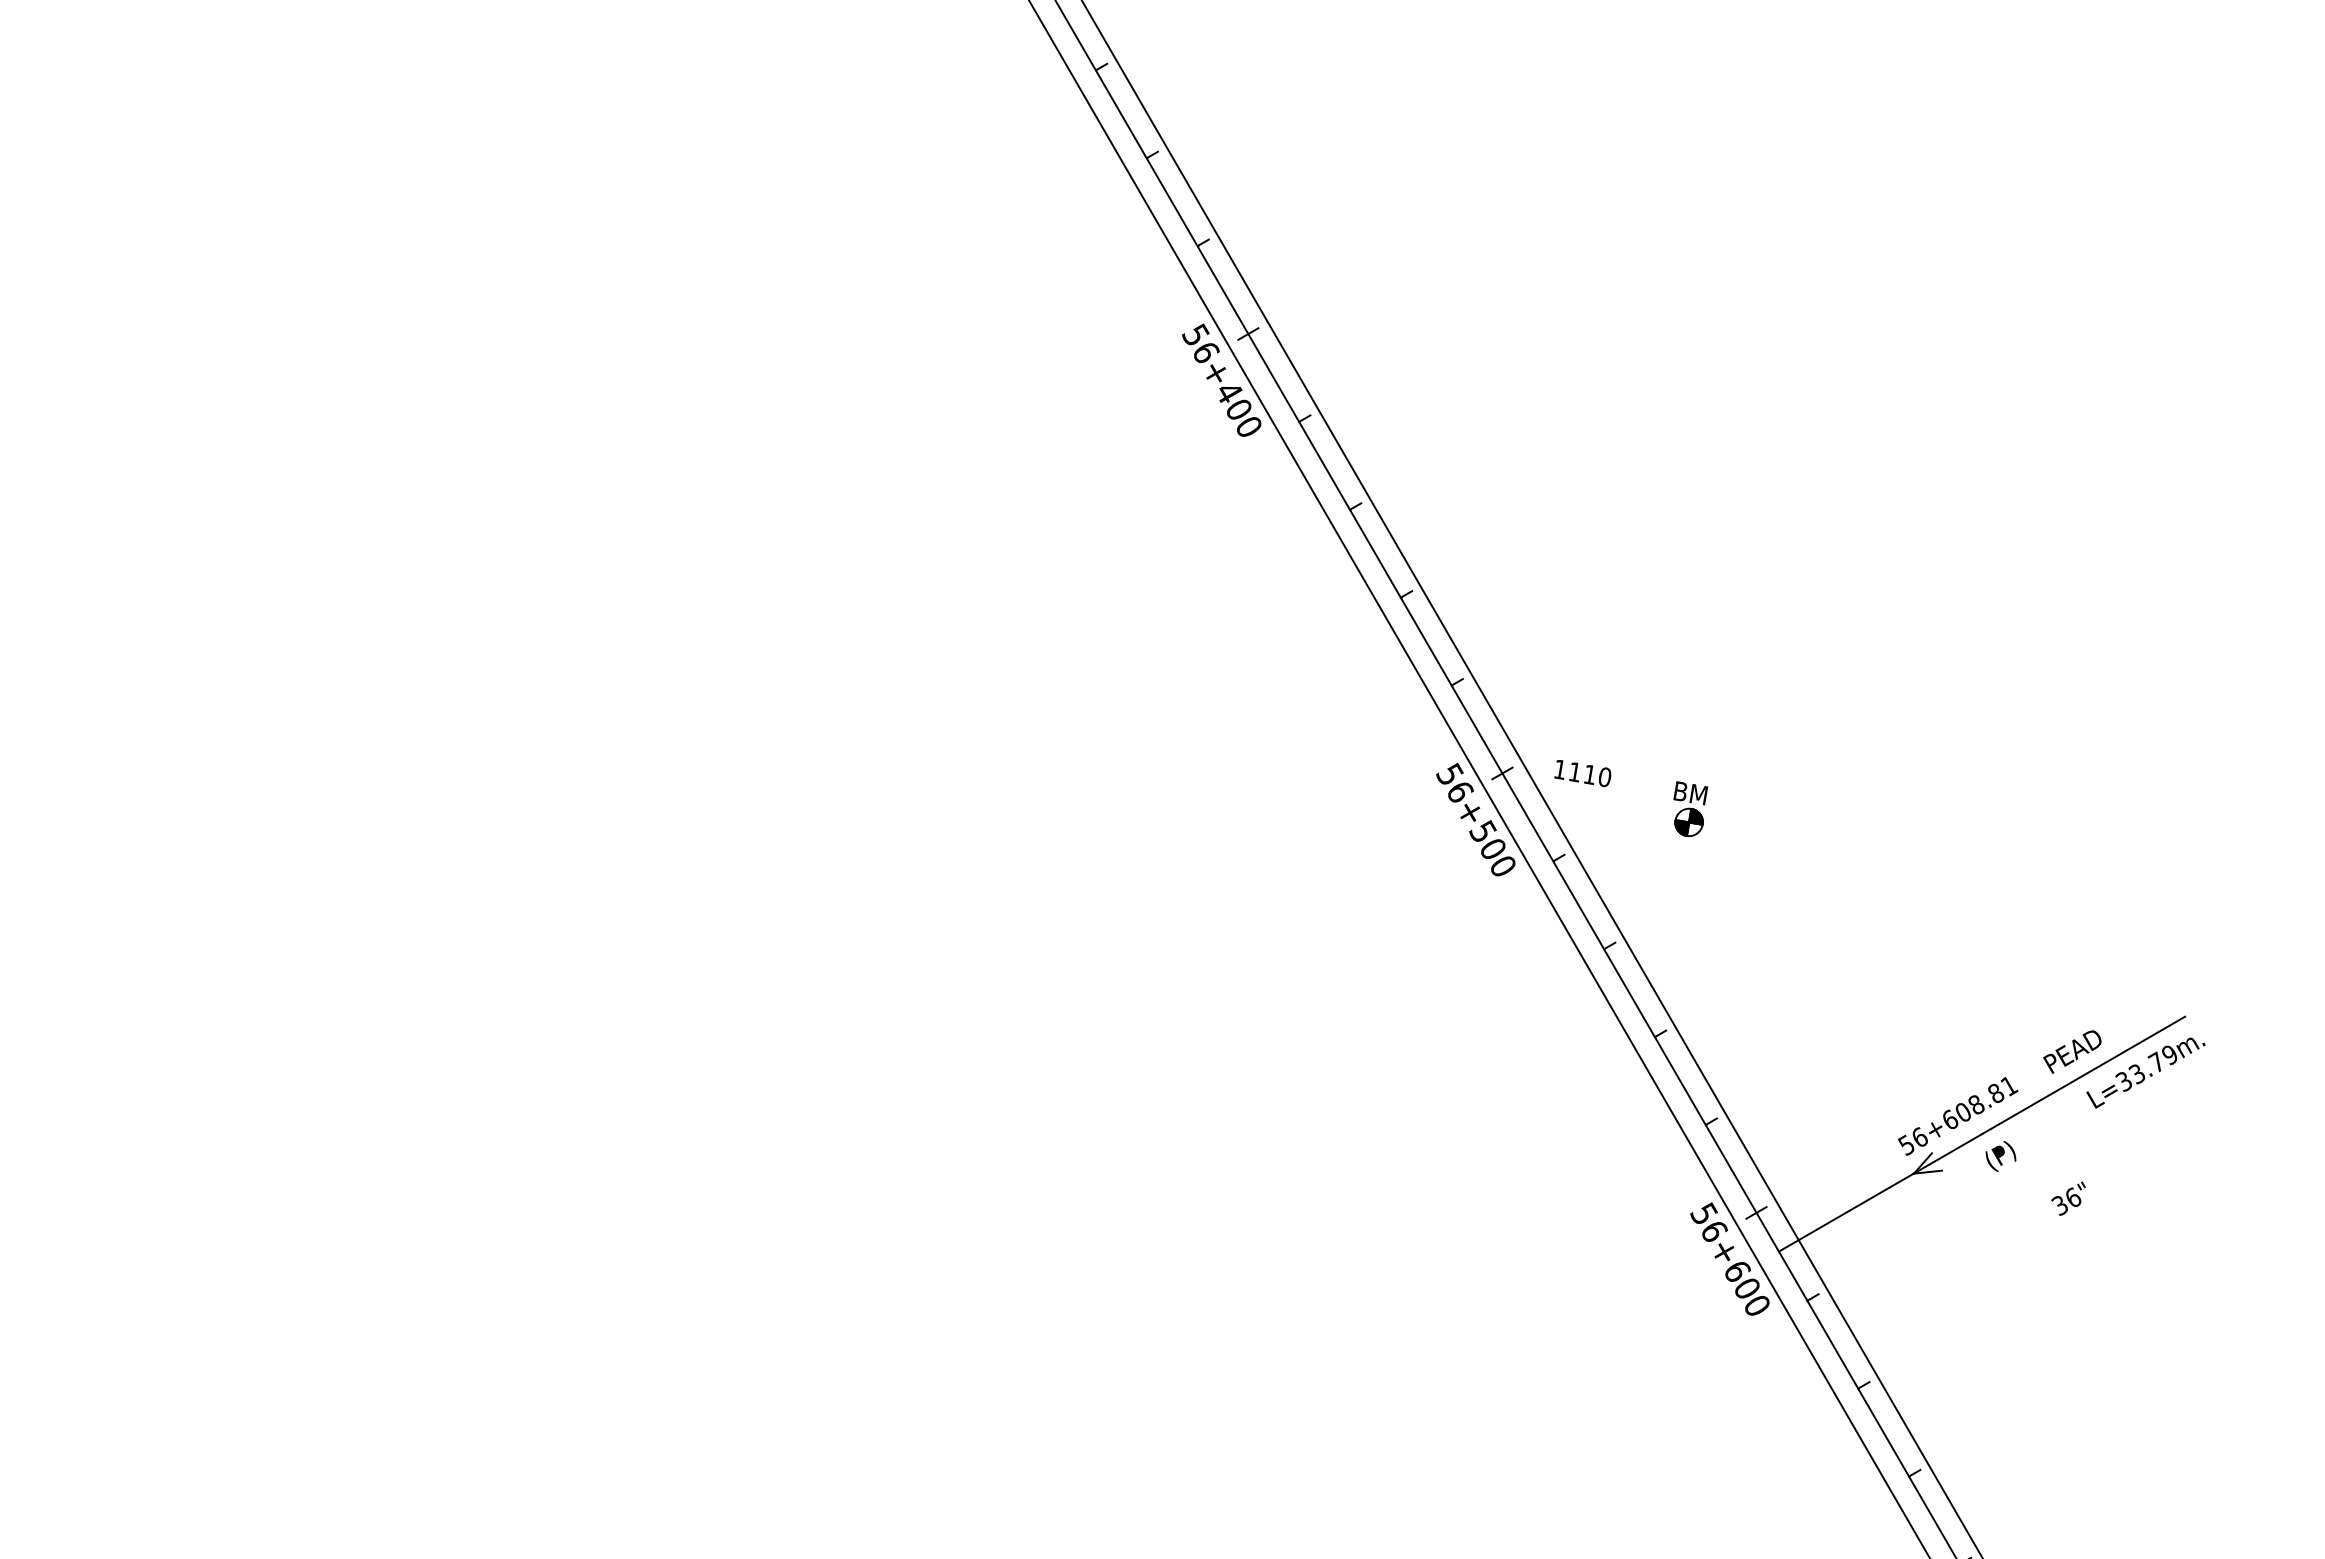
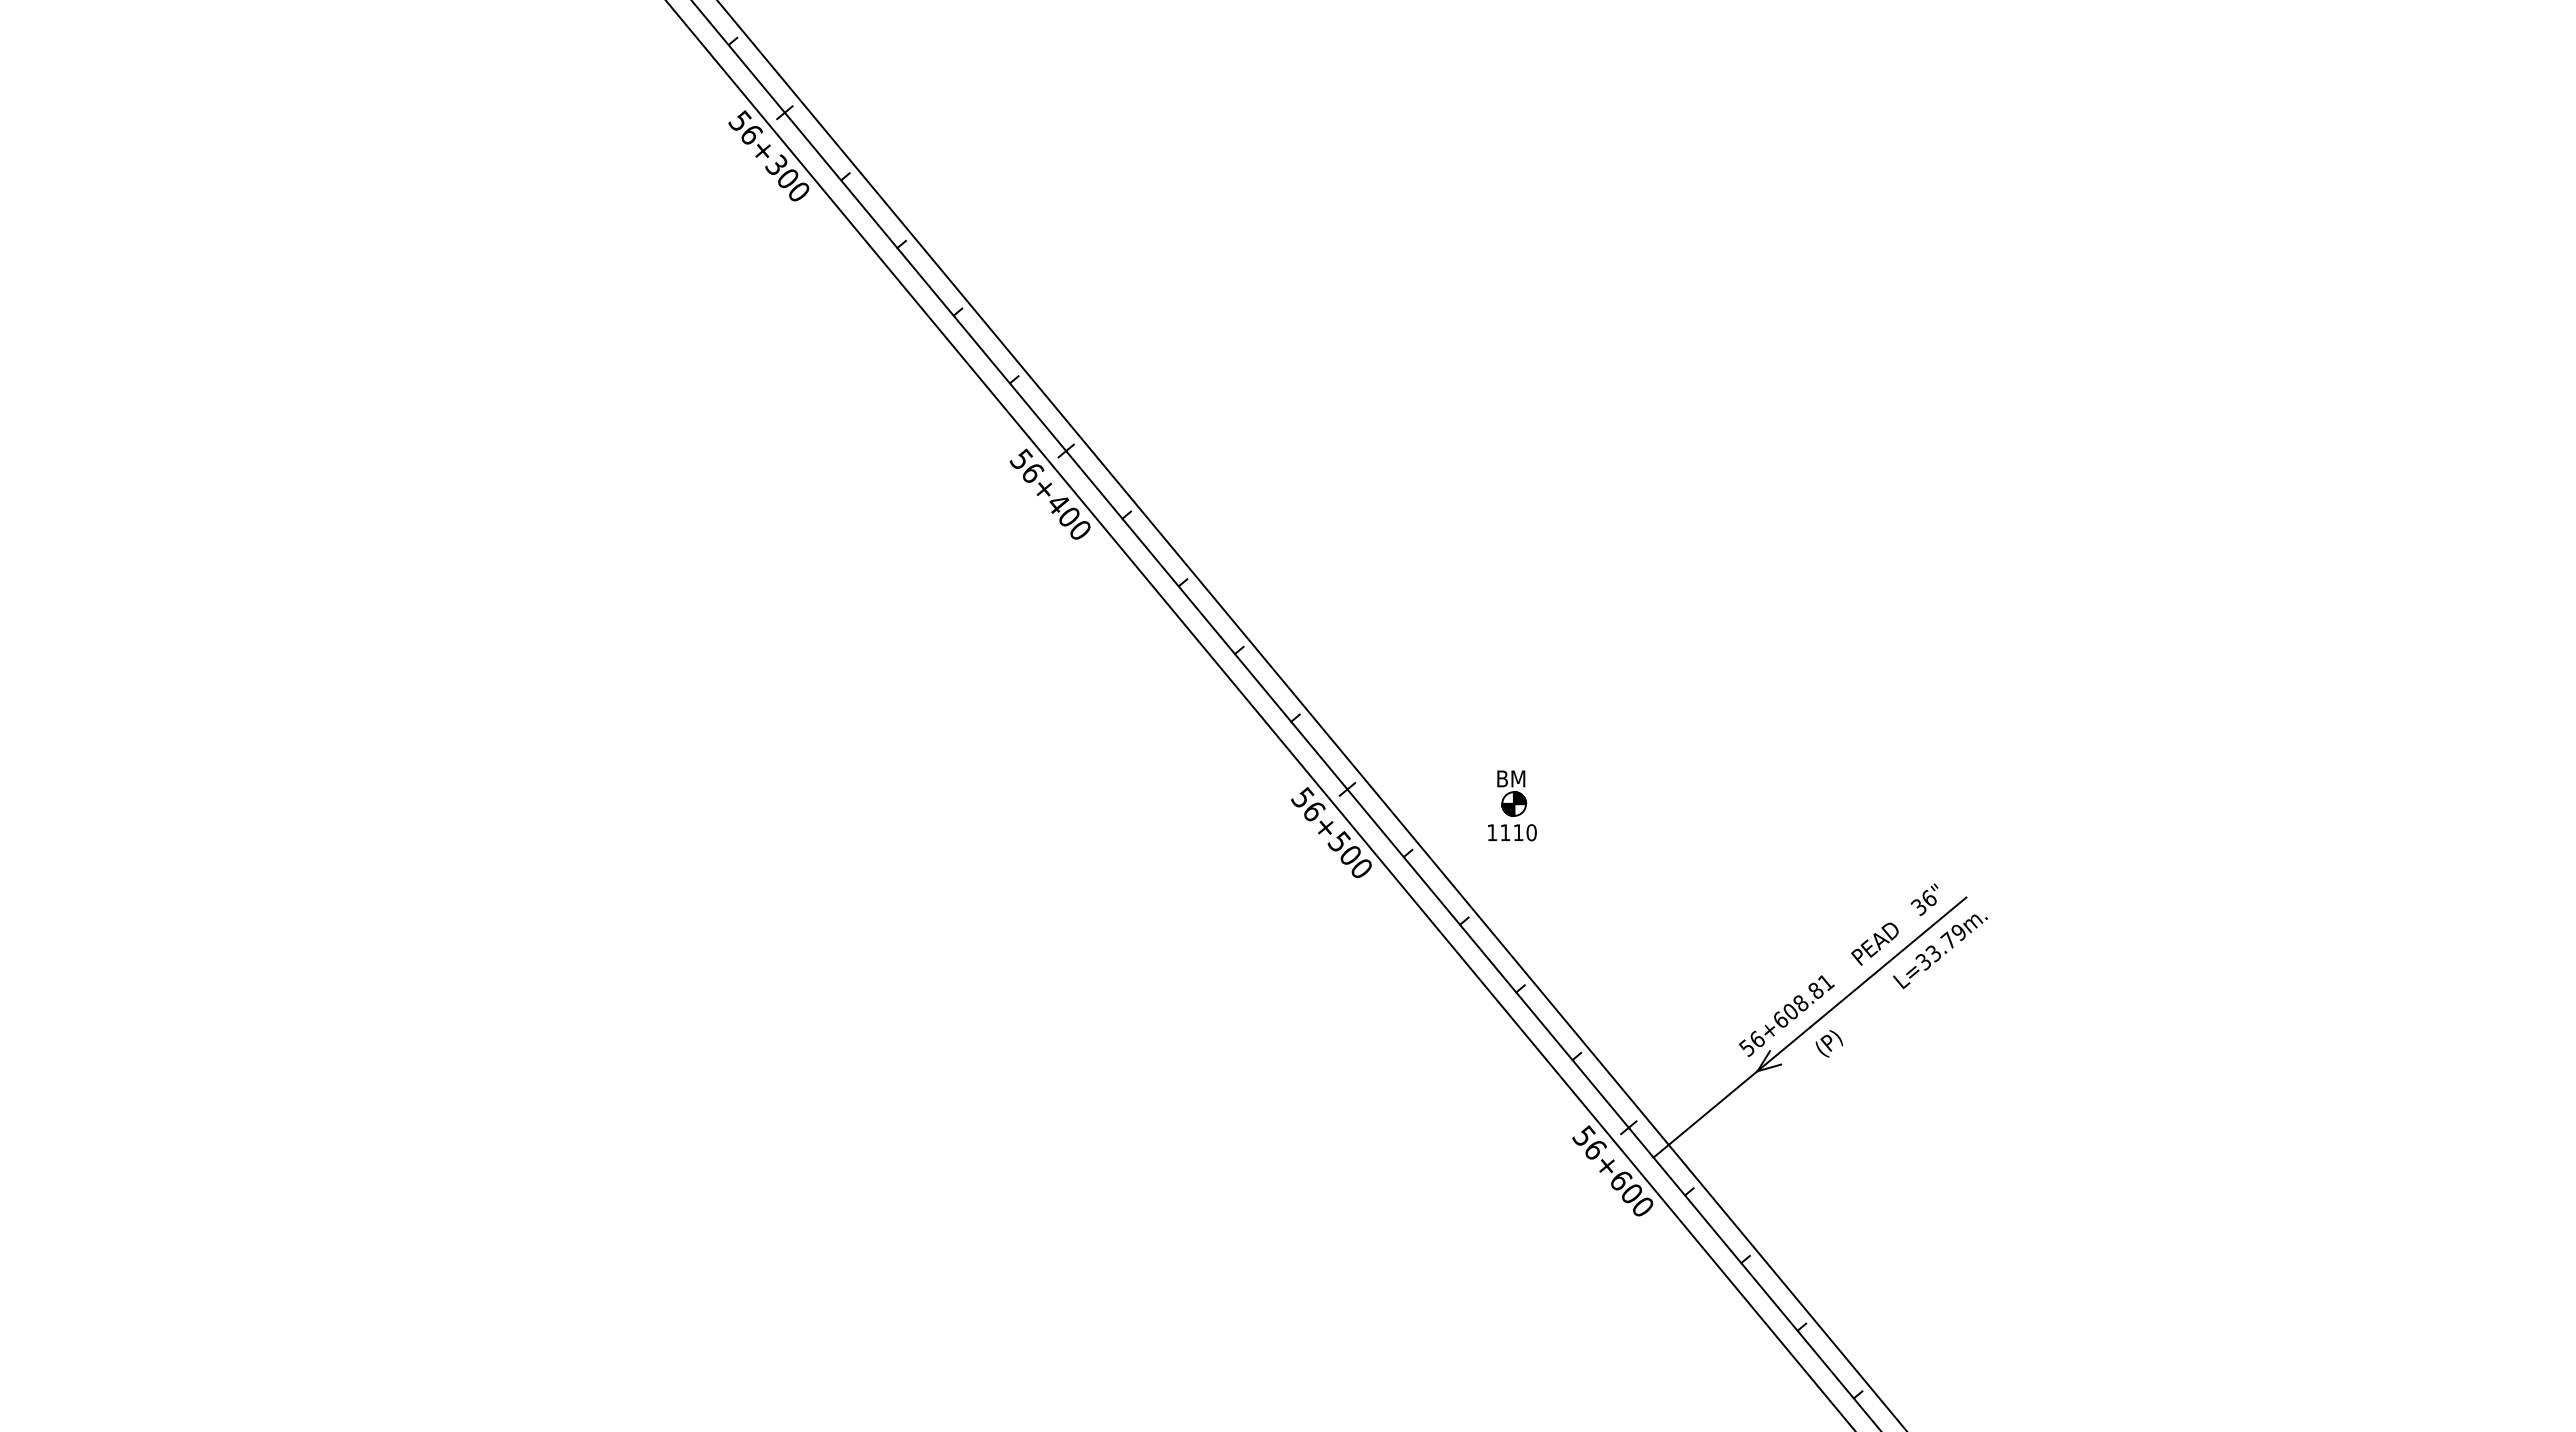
text: (1583, 773) -> (1512, 832), moved
text: (2067, 1197) -> (1924, 899), moved

